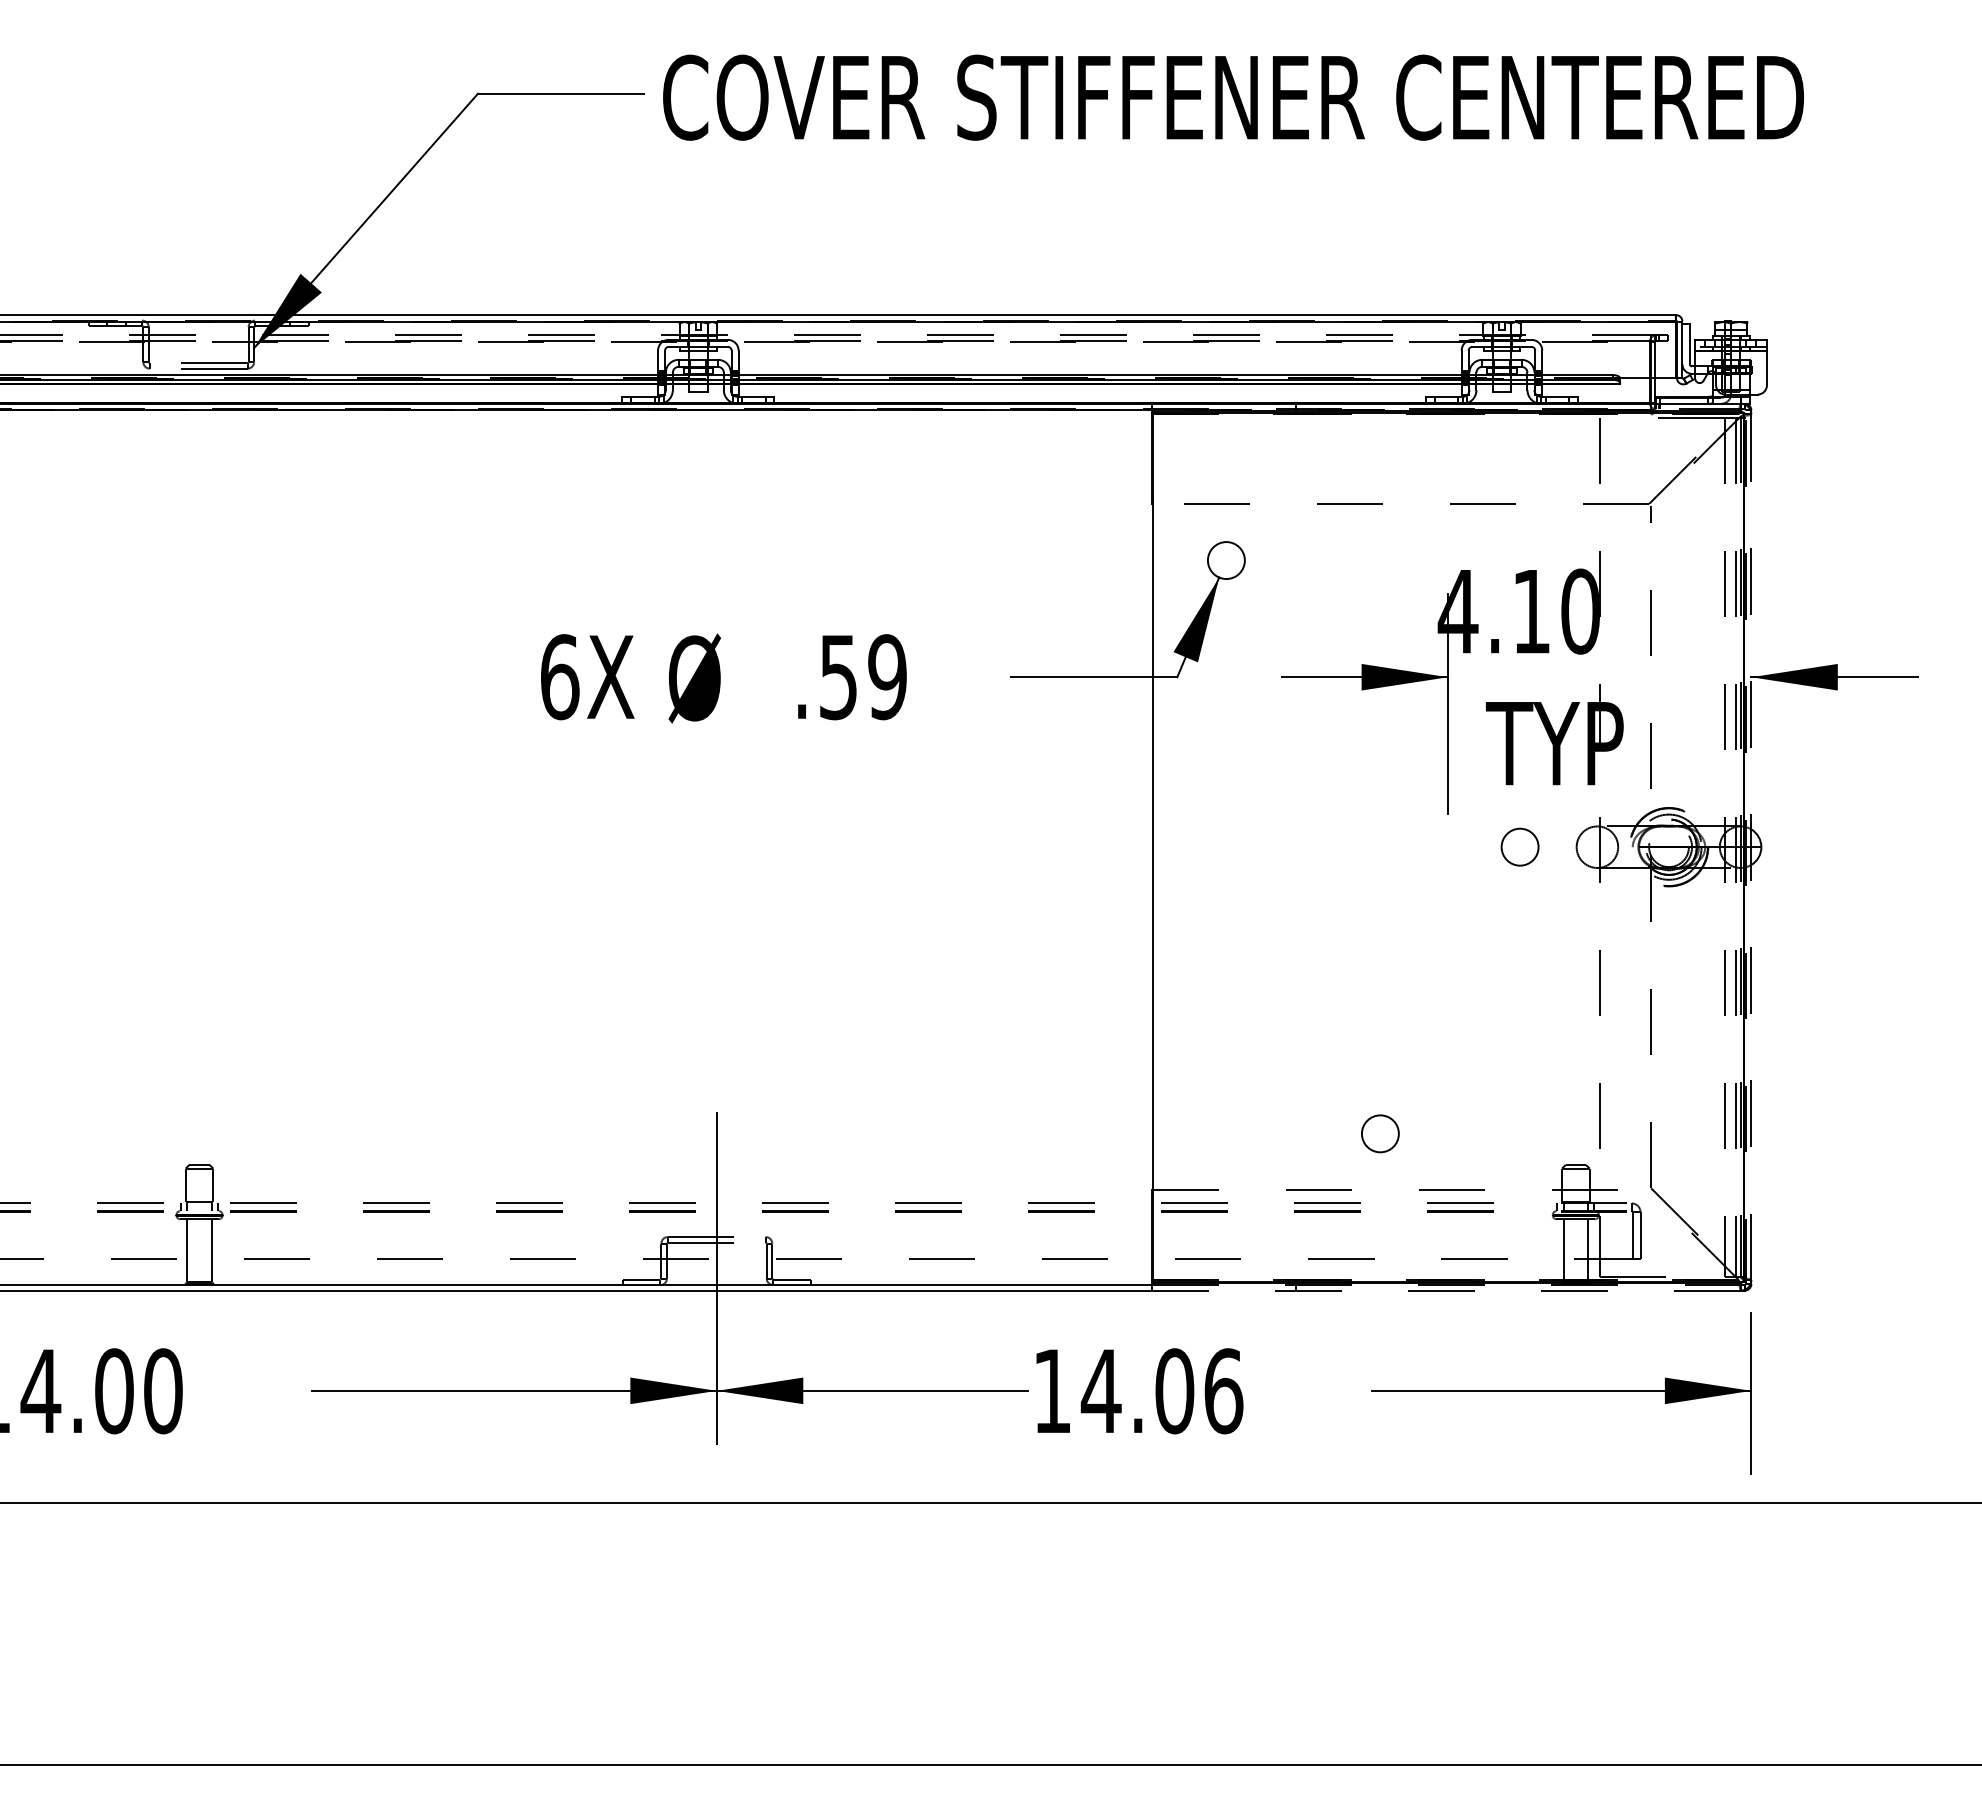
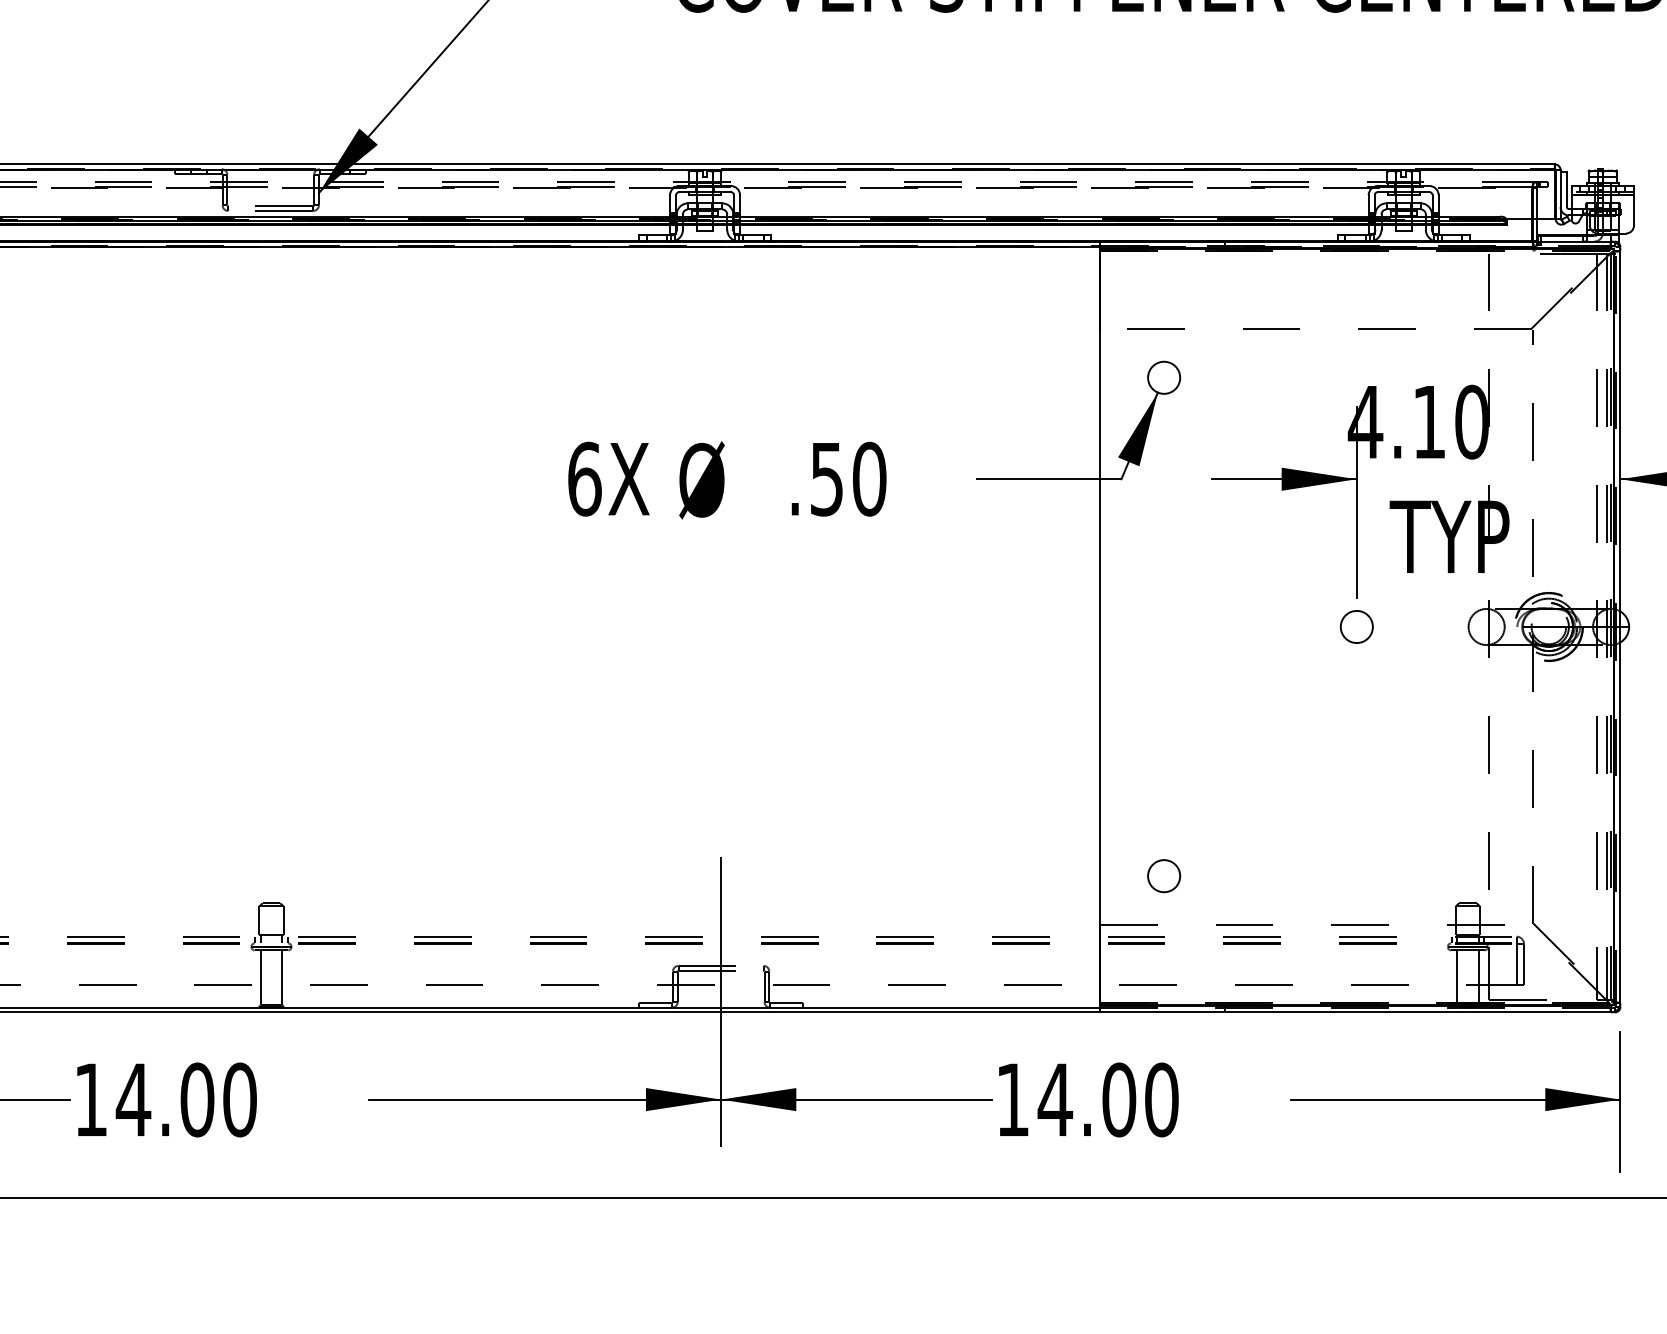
text: (887, 677) -> (869, 479), .59 -> .50
circle: (1519, 846) -> (1356, 626), moved
line: (1751, 847) -> (1620, 627), dashed -> solid
circle: (1380, 1133) -> (1164, 875), moved
line: (1446, 1290) -> (1355, 1012), dashed -> solid
text: (1223, 1391) -> (1161, 1100), 14.06 -> 14.00

